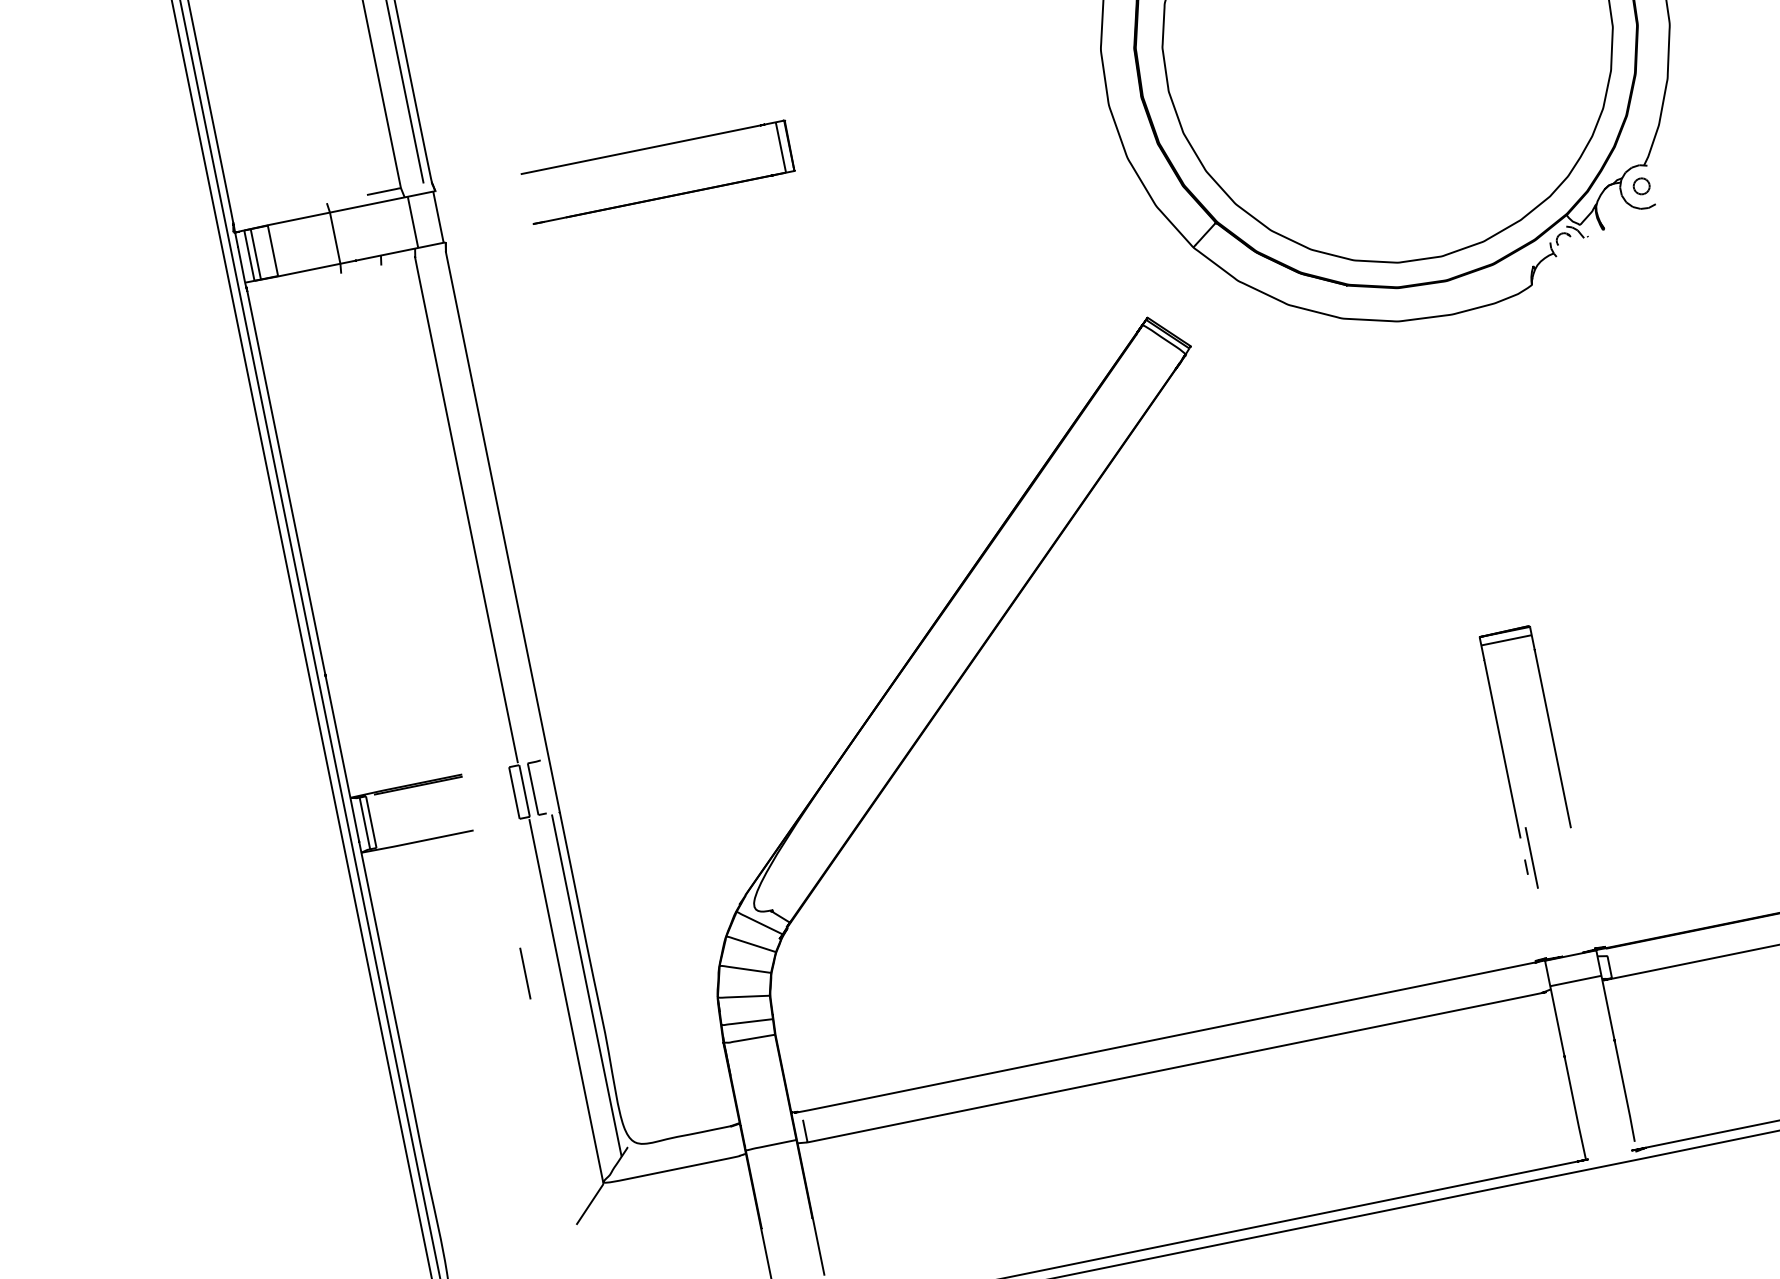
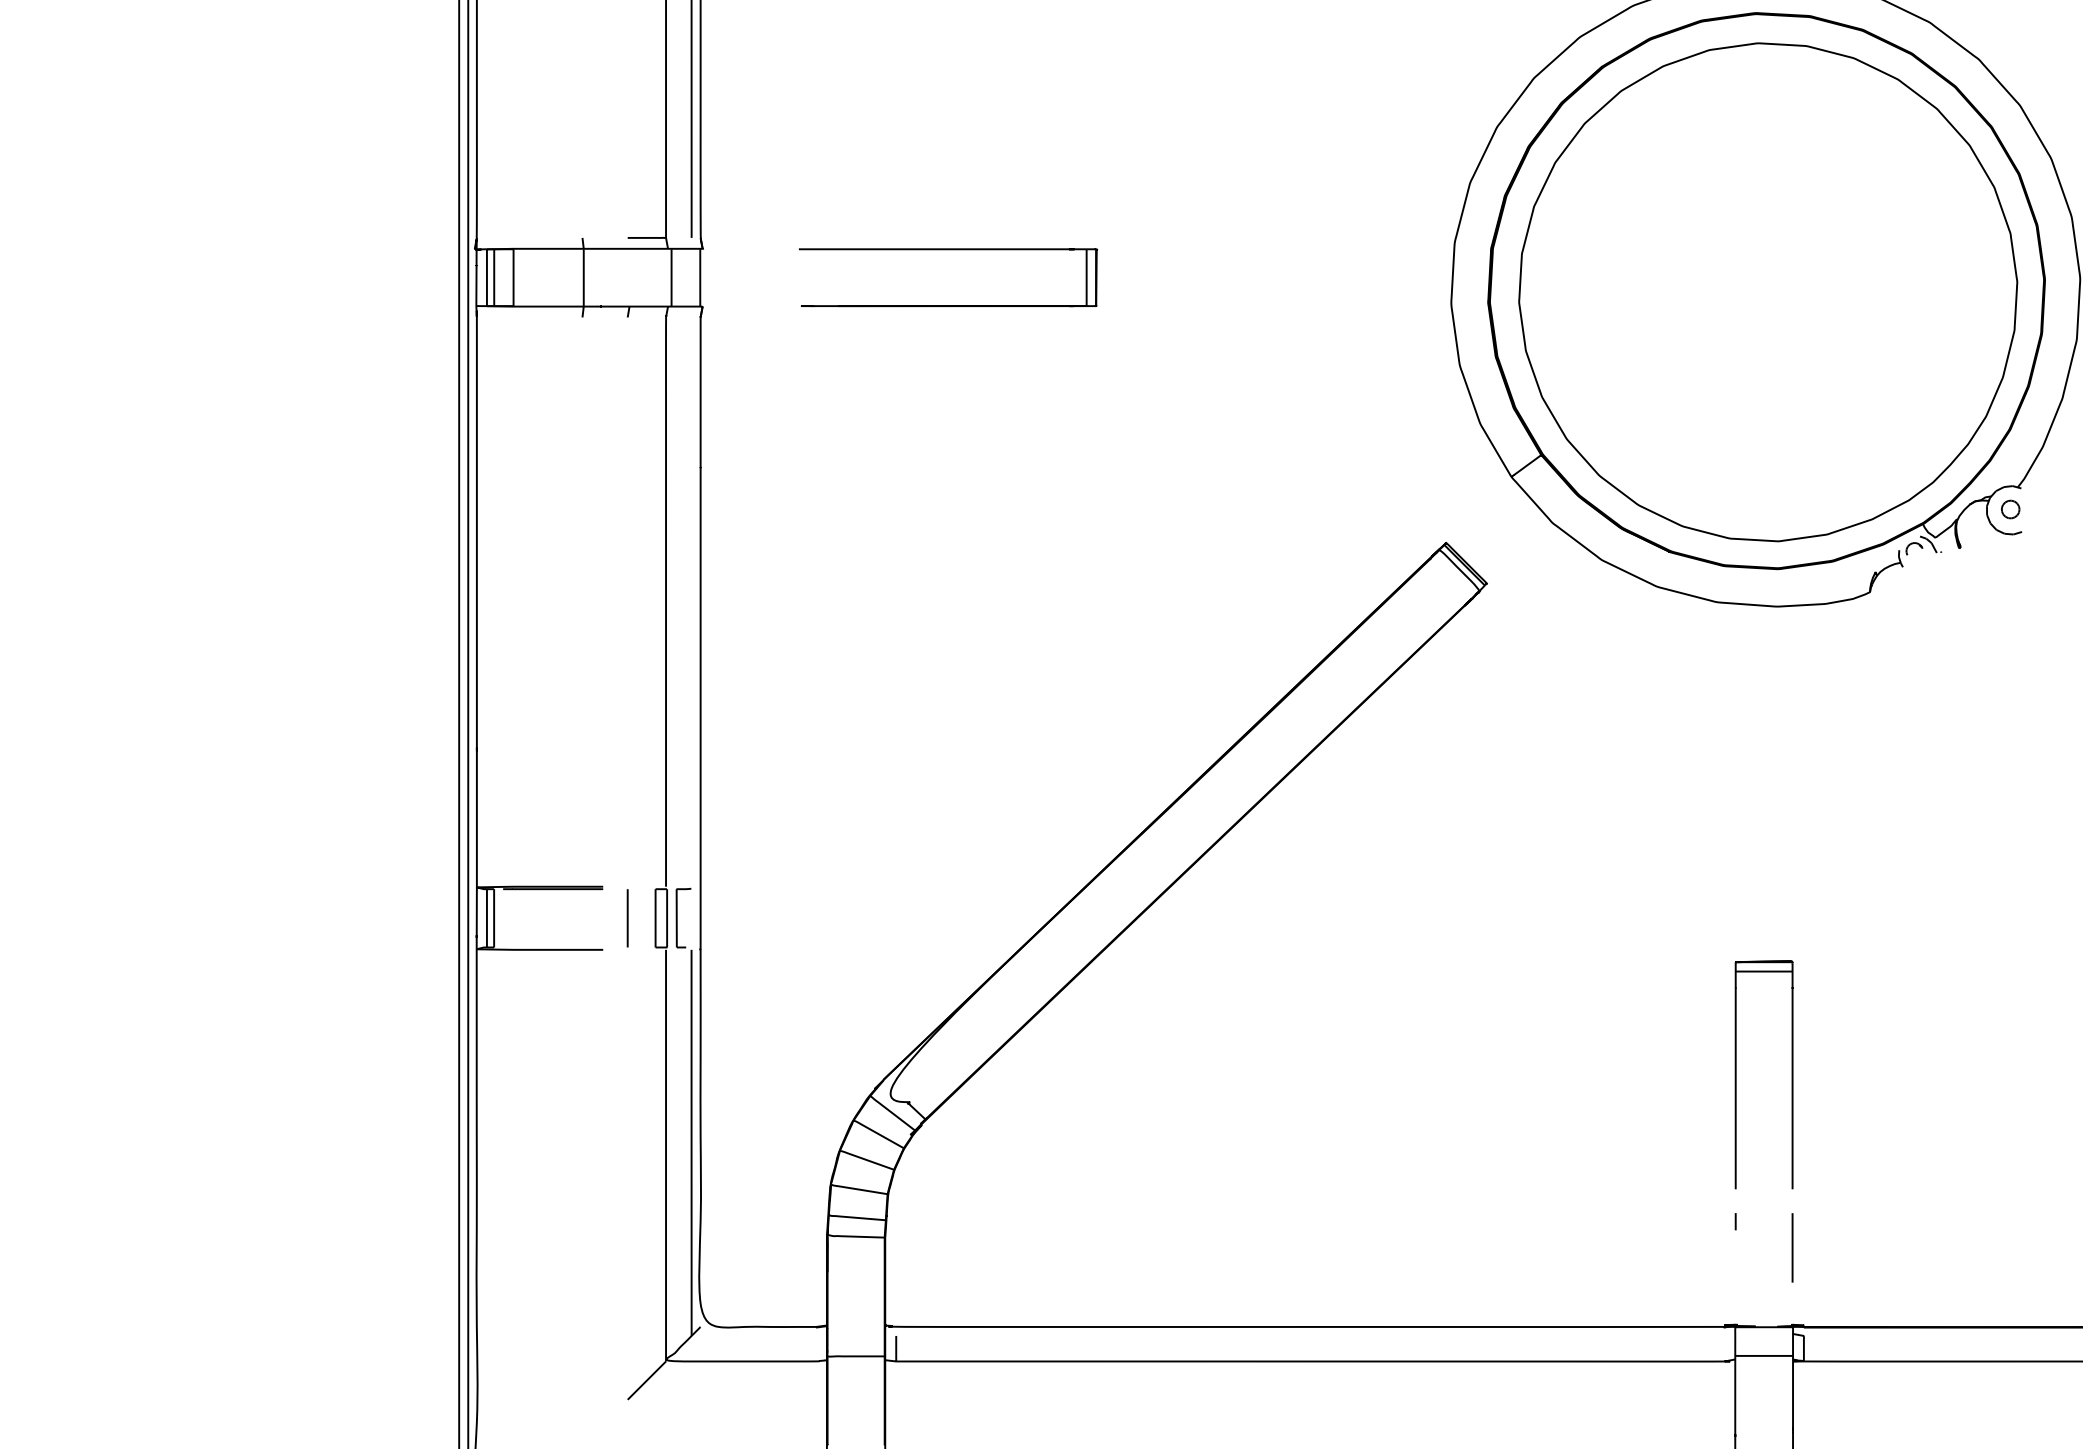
line: (1531, 857) -> (1792, 1247), moved
line: (525, 973) -> (627, 918), moved

